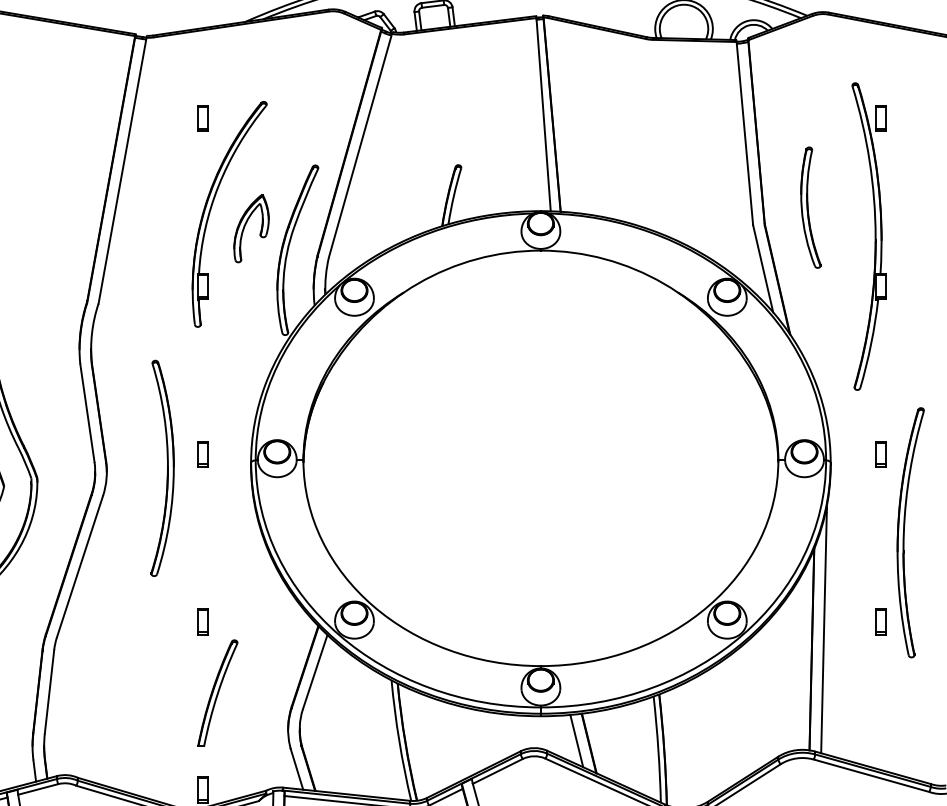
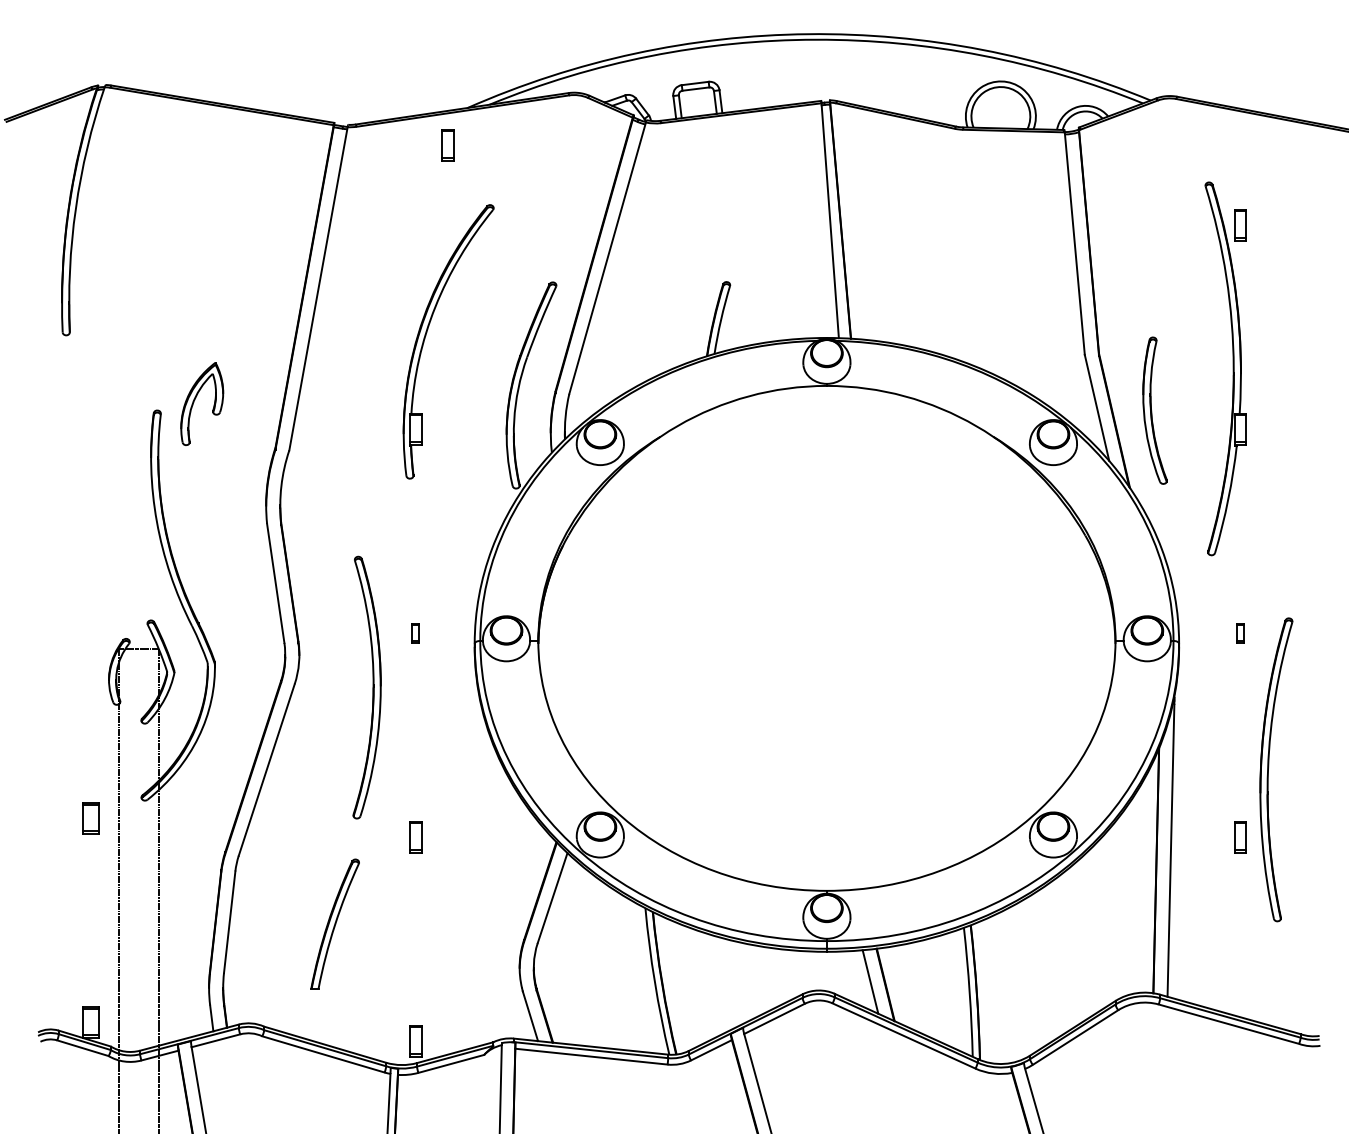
part: (202, 118) -> (447, 145), moved
part: (810, 207) -> (1154, 410), moved
part: (246, 225) -> (195, 400), moved
part: (202, 454) -> (415, 633), size x0.6
part: (881, 454) -> (1240, 633), size x0.6
part: (162, 468) -> (366, 687), moved
part: (905, 530) -> (1269, 767), moved
part: (217, 692) -> (334, 923), moved

